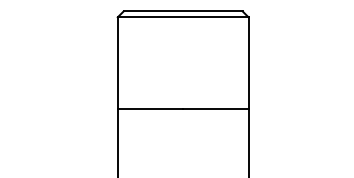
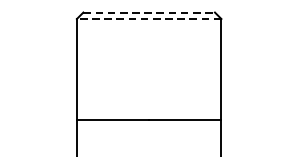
line: (183, 11) -> (149, 12), solid -> dashed
line: (182, 17) -> (148, 19), solid -> dashed

